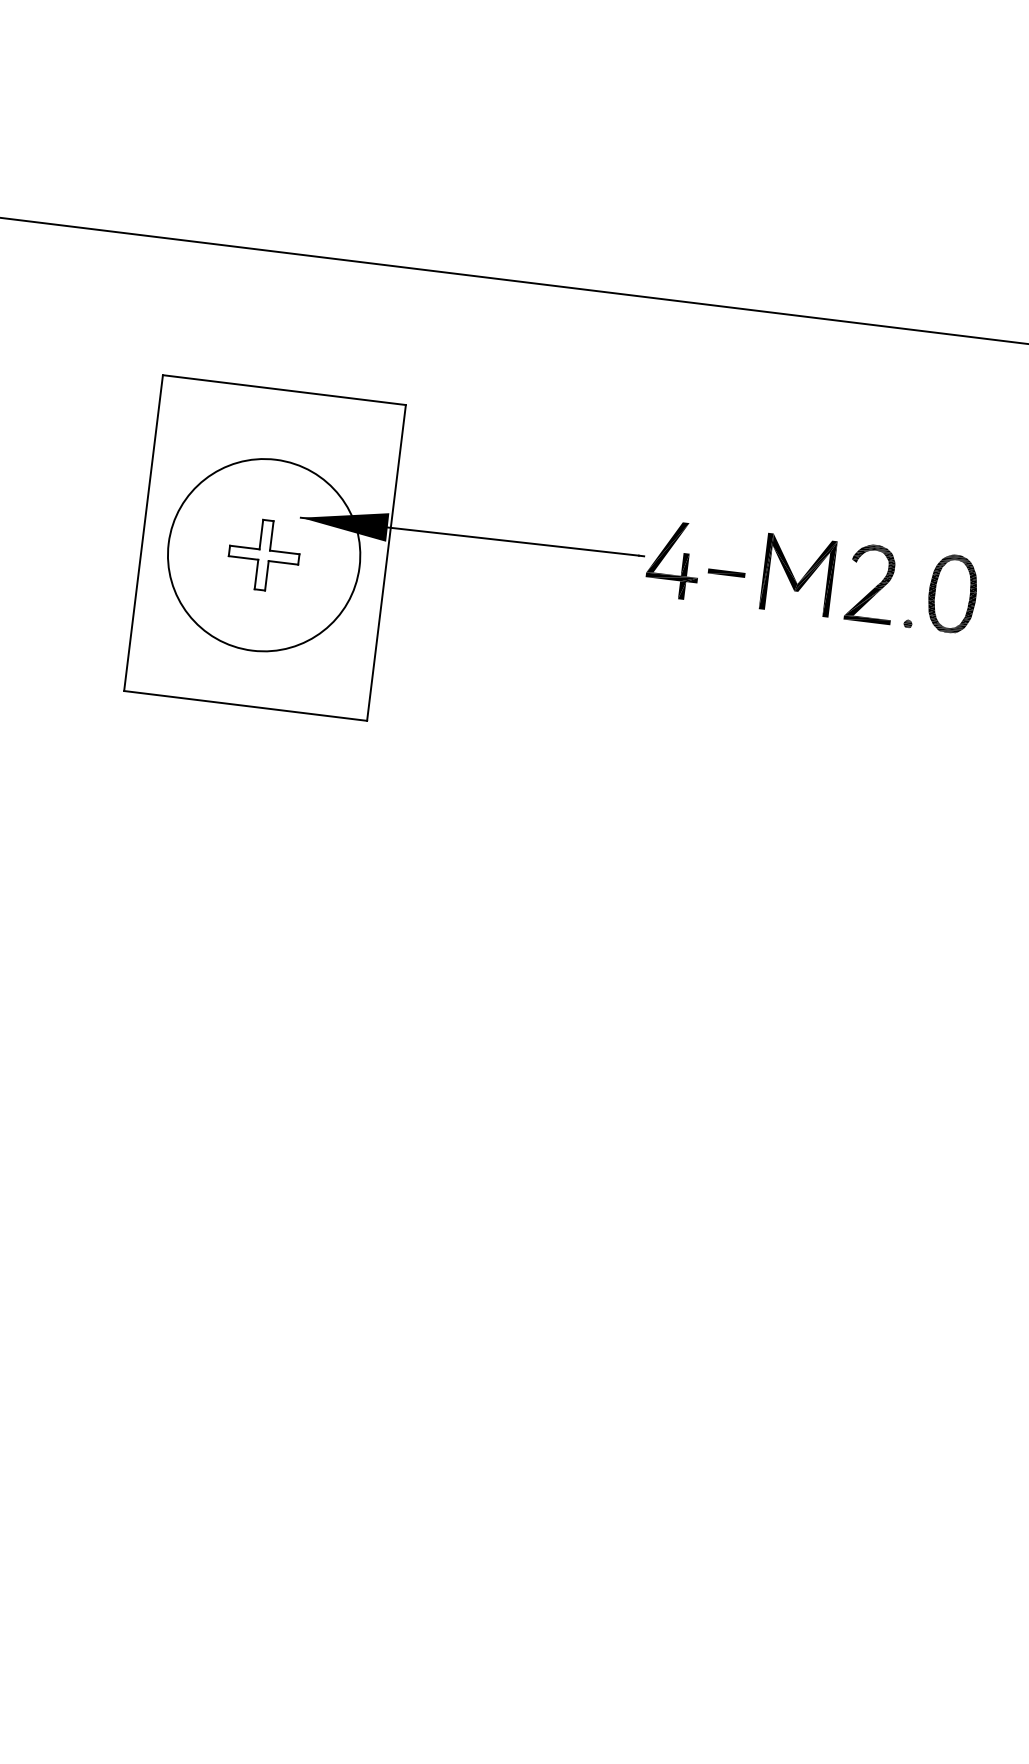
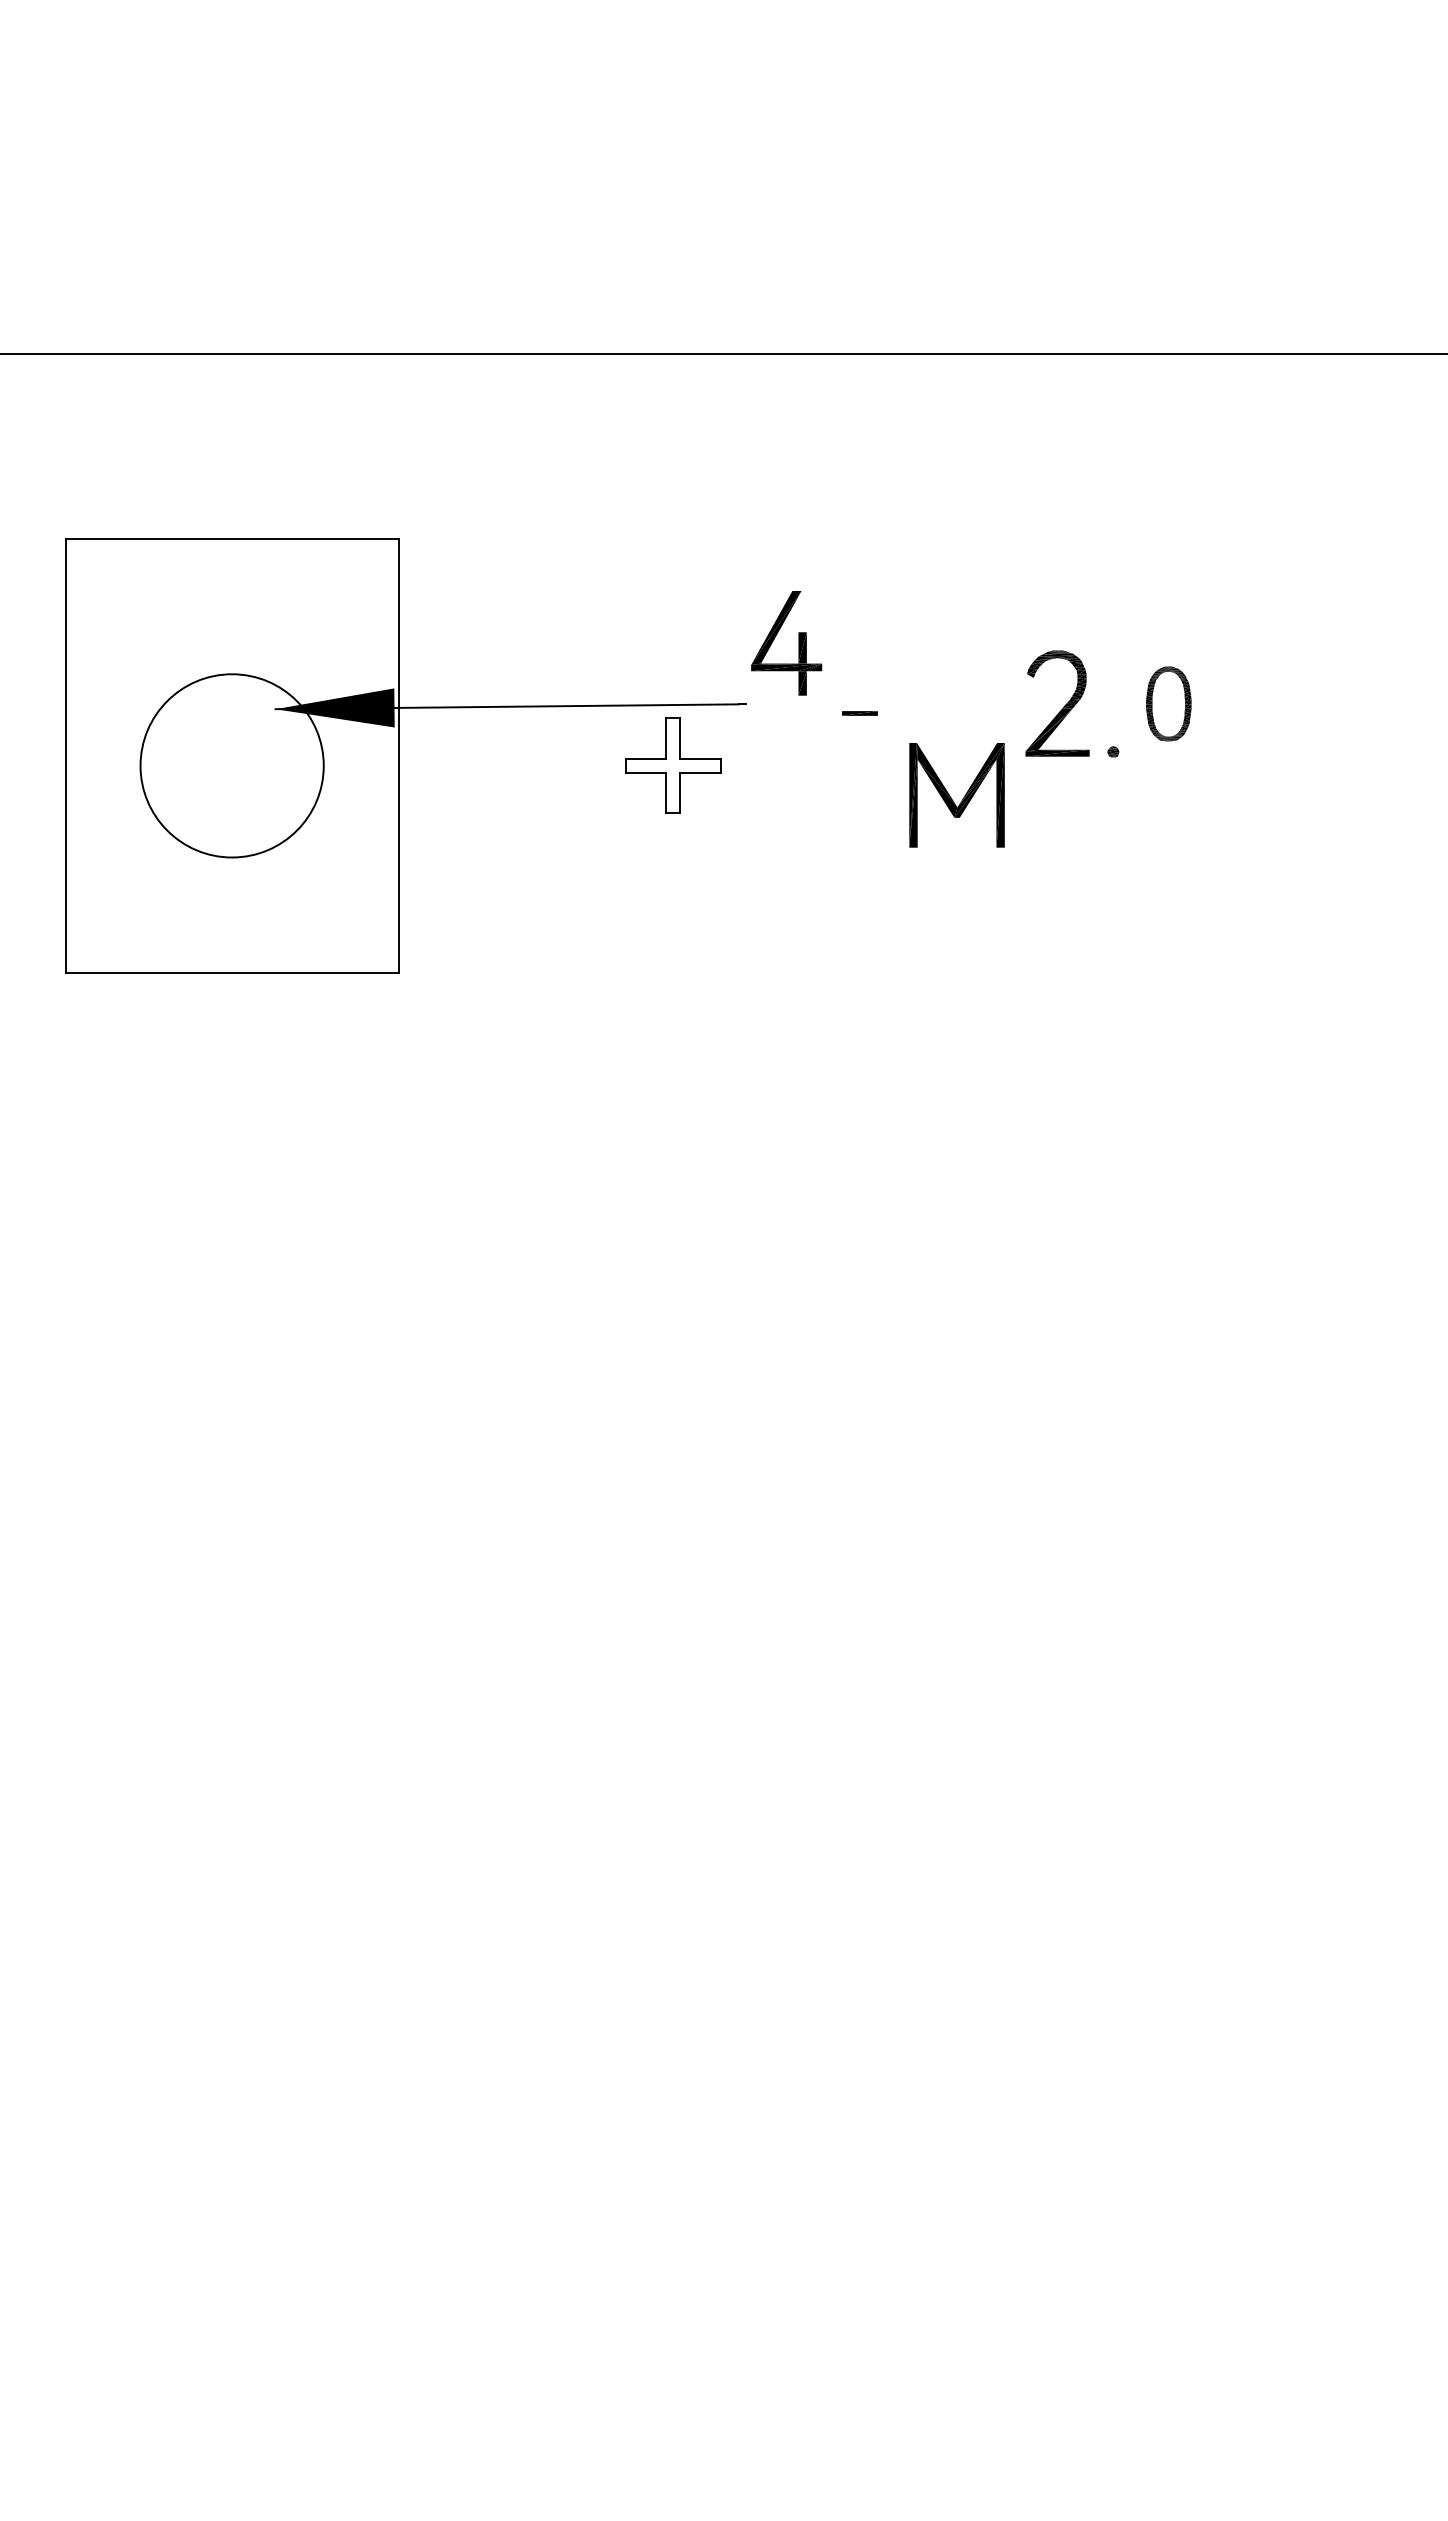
circle: (264, 554) -> (232, 765), size x0.7
part: (264, 554) -> (673, 765), moved
part: (682, 561) -> (798, 643), moved
part: (726, 573) -> (859, 713), size x0.7
part: (797, 575) -> (956, 795), moved
part: (952, 593) -> (1168, 703), size x0.7

